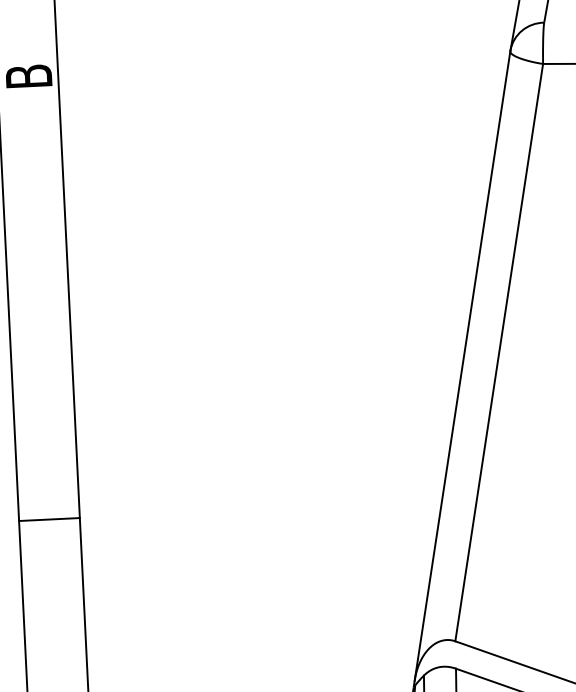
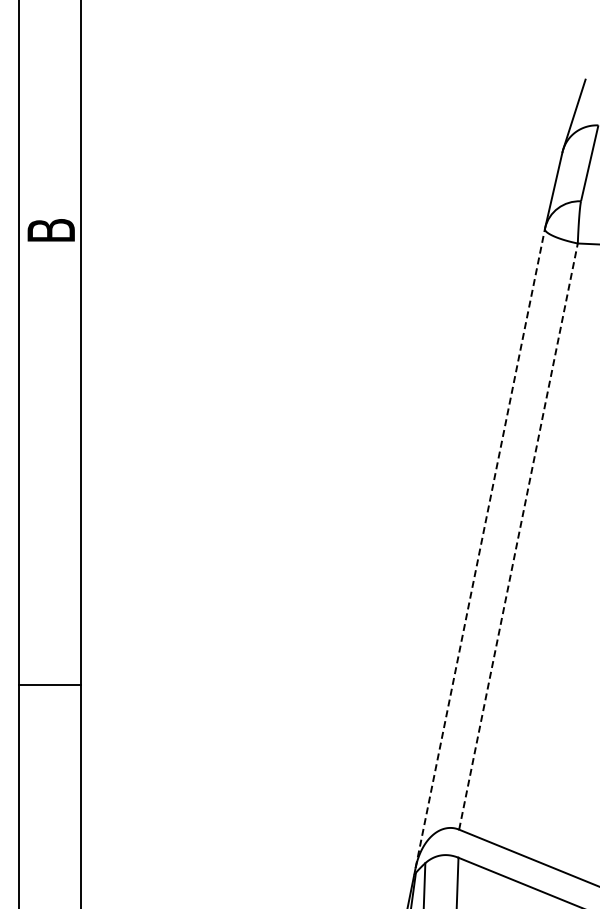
line: (499, 352) -> (518, 536), solid -> dashed
line: (462, 366) -> (480, 548), solid -> dashed

